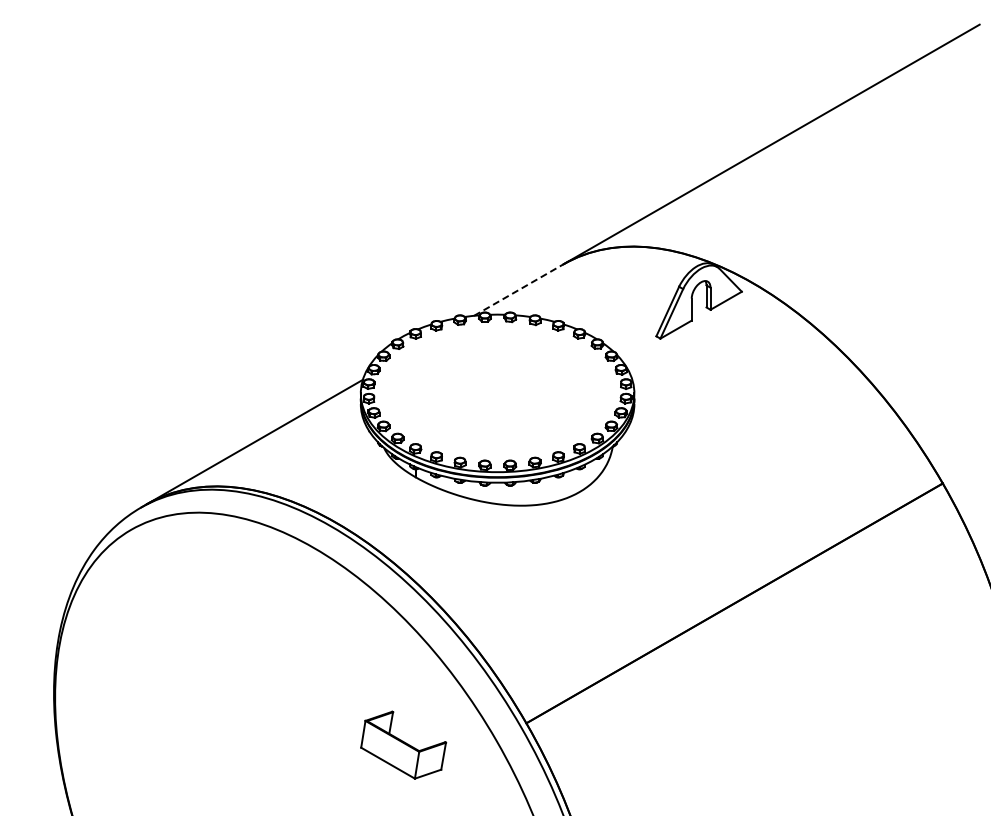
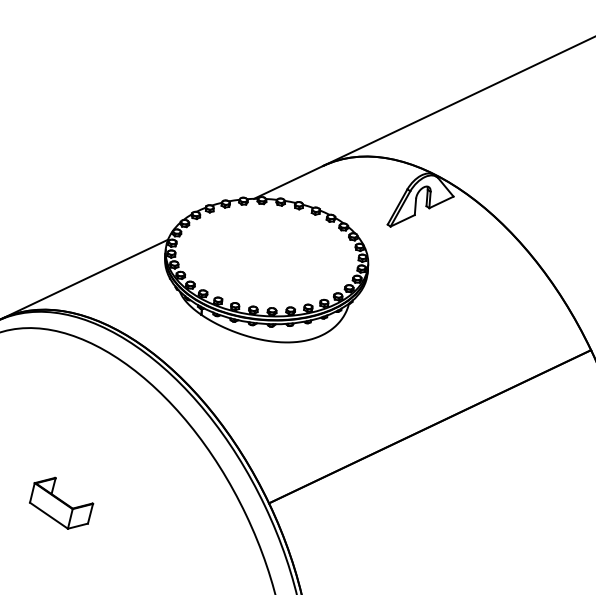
line: (519, 289) -> (289, 182), dashed -> solid
part: (403, 744) -> (61, 502), moved

